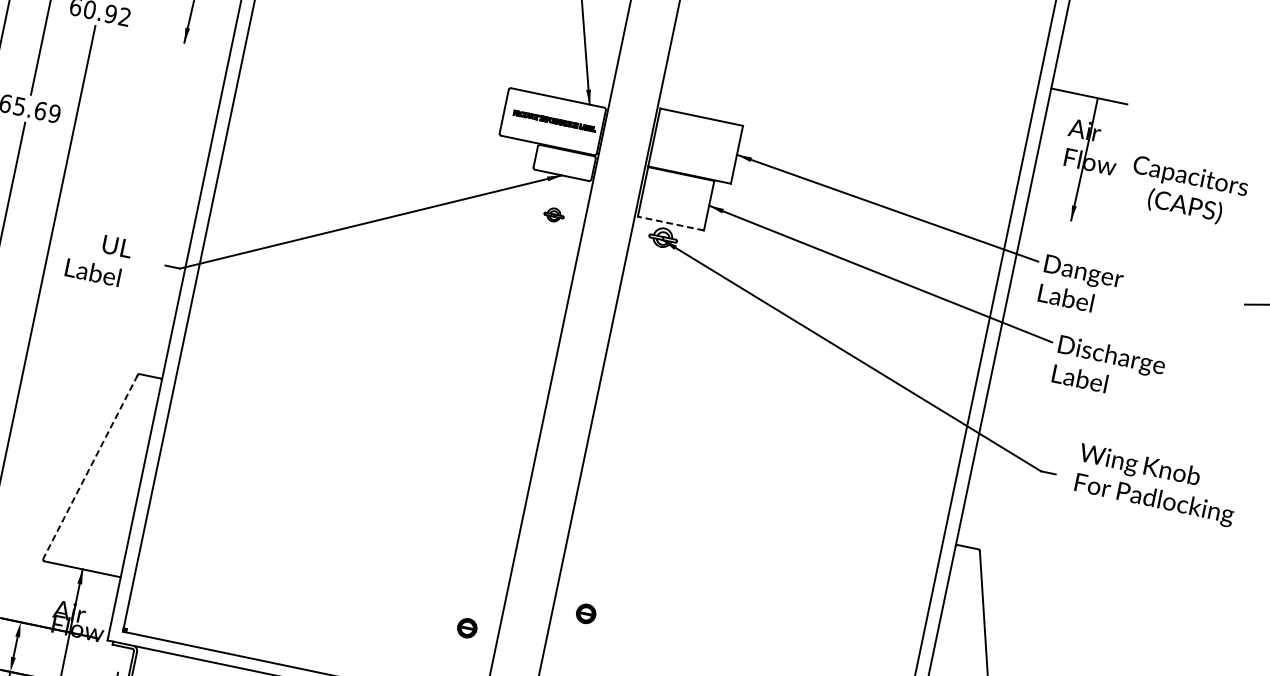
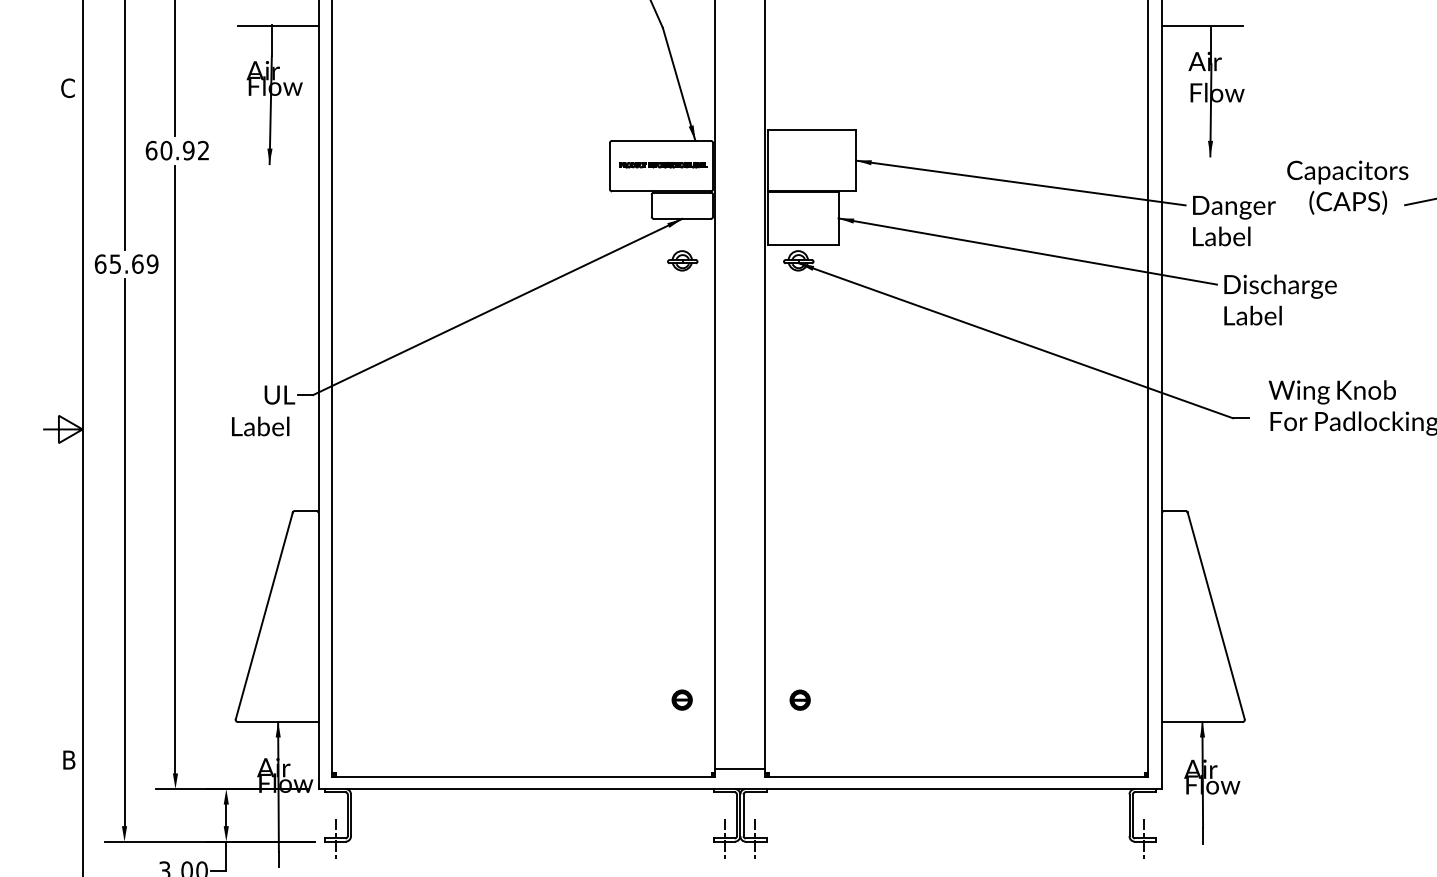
text: (1187, 191) -> (1347, 187), moved
part: (553, 214) -> (682, 260), size x1.43
line: (670, 223) -> (802, 244), dashed -> solid
text: (99, 258) -> (263, 410), moved
line: (90, 467) -> (264, 616), dashed -> solid
part: (585, 613) -> (799, 699), moved

